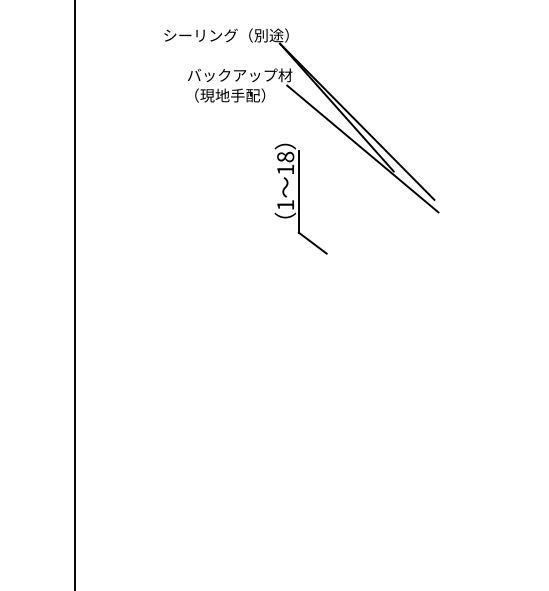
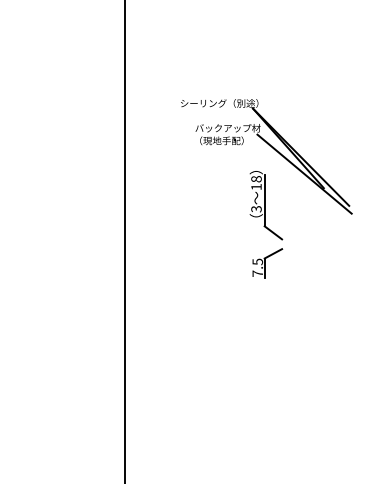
text: (285, 205) -> (256, 209), 1 -> 3
part: (303, 292) -> (267, 263), added

